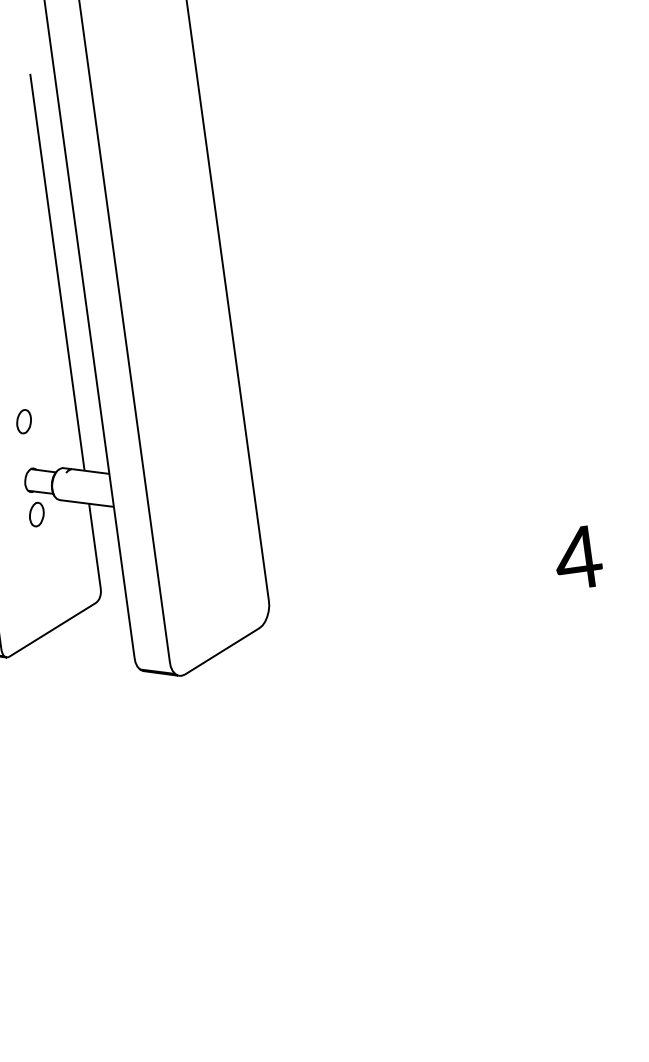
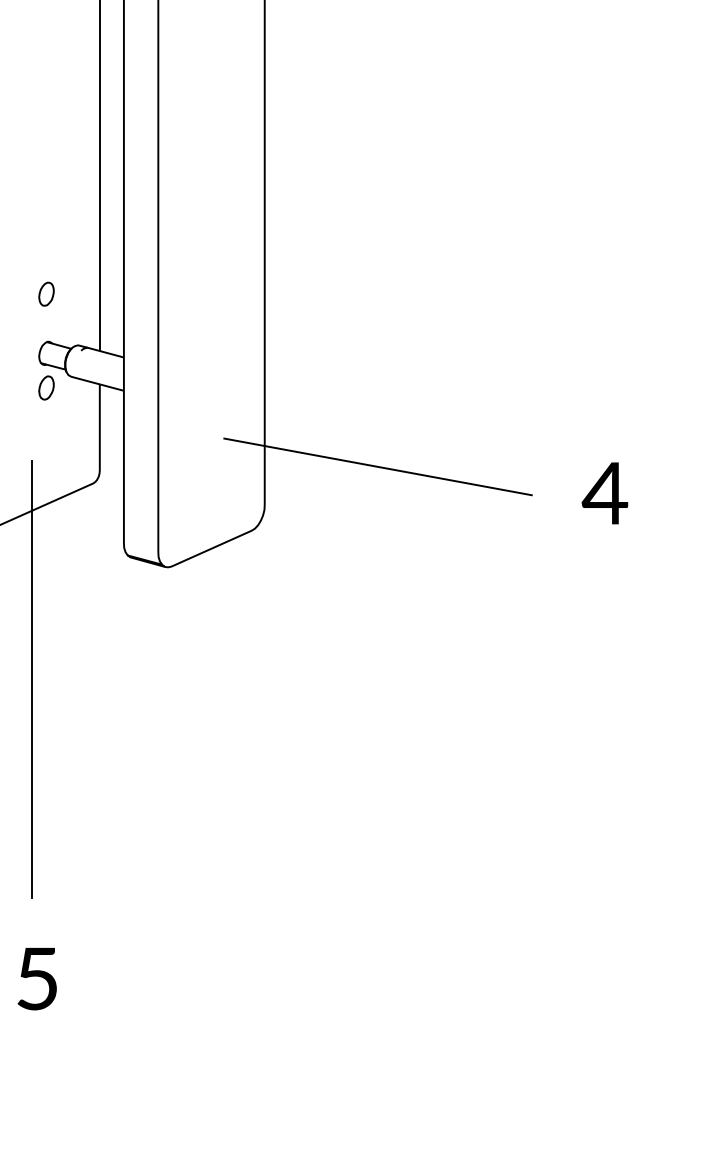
line: (375, 547) -> (377, 466), added
text: (577, 558) -> (604, 493), moved
line: (61, 805) -> (31, 679), added

